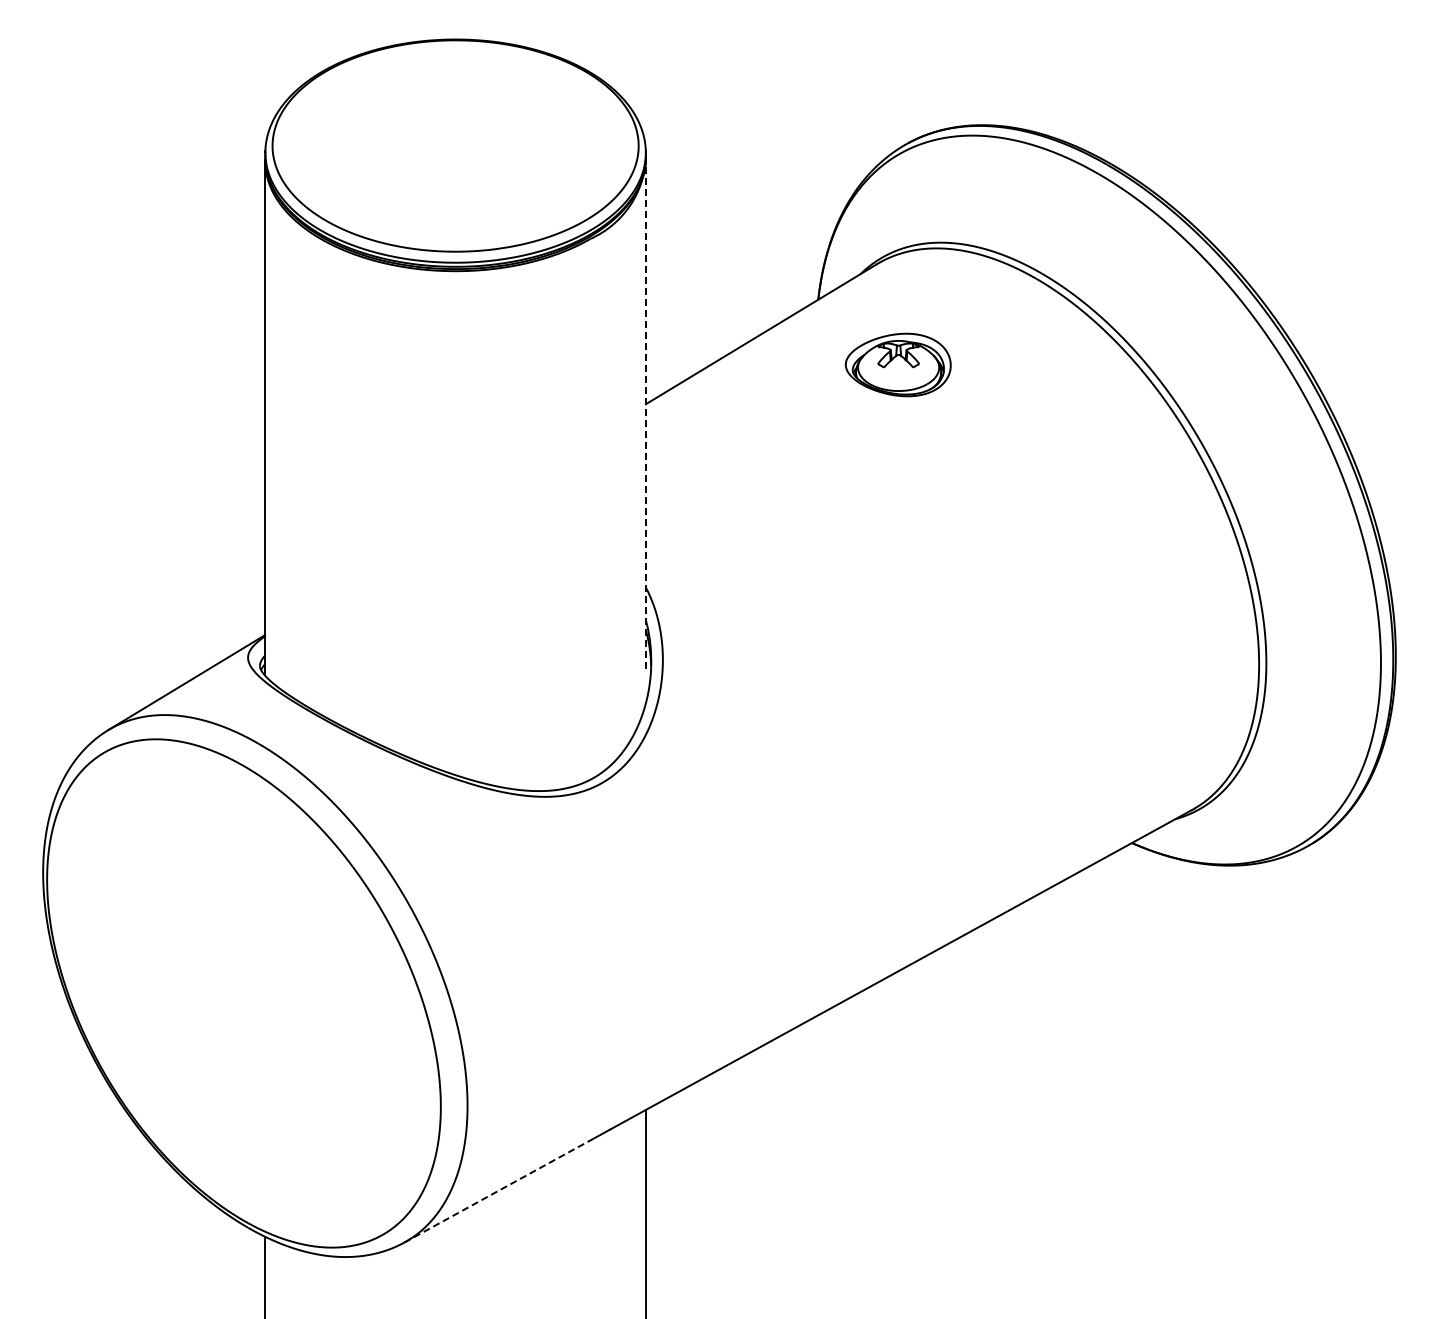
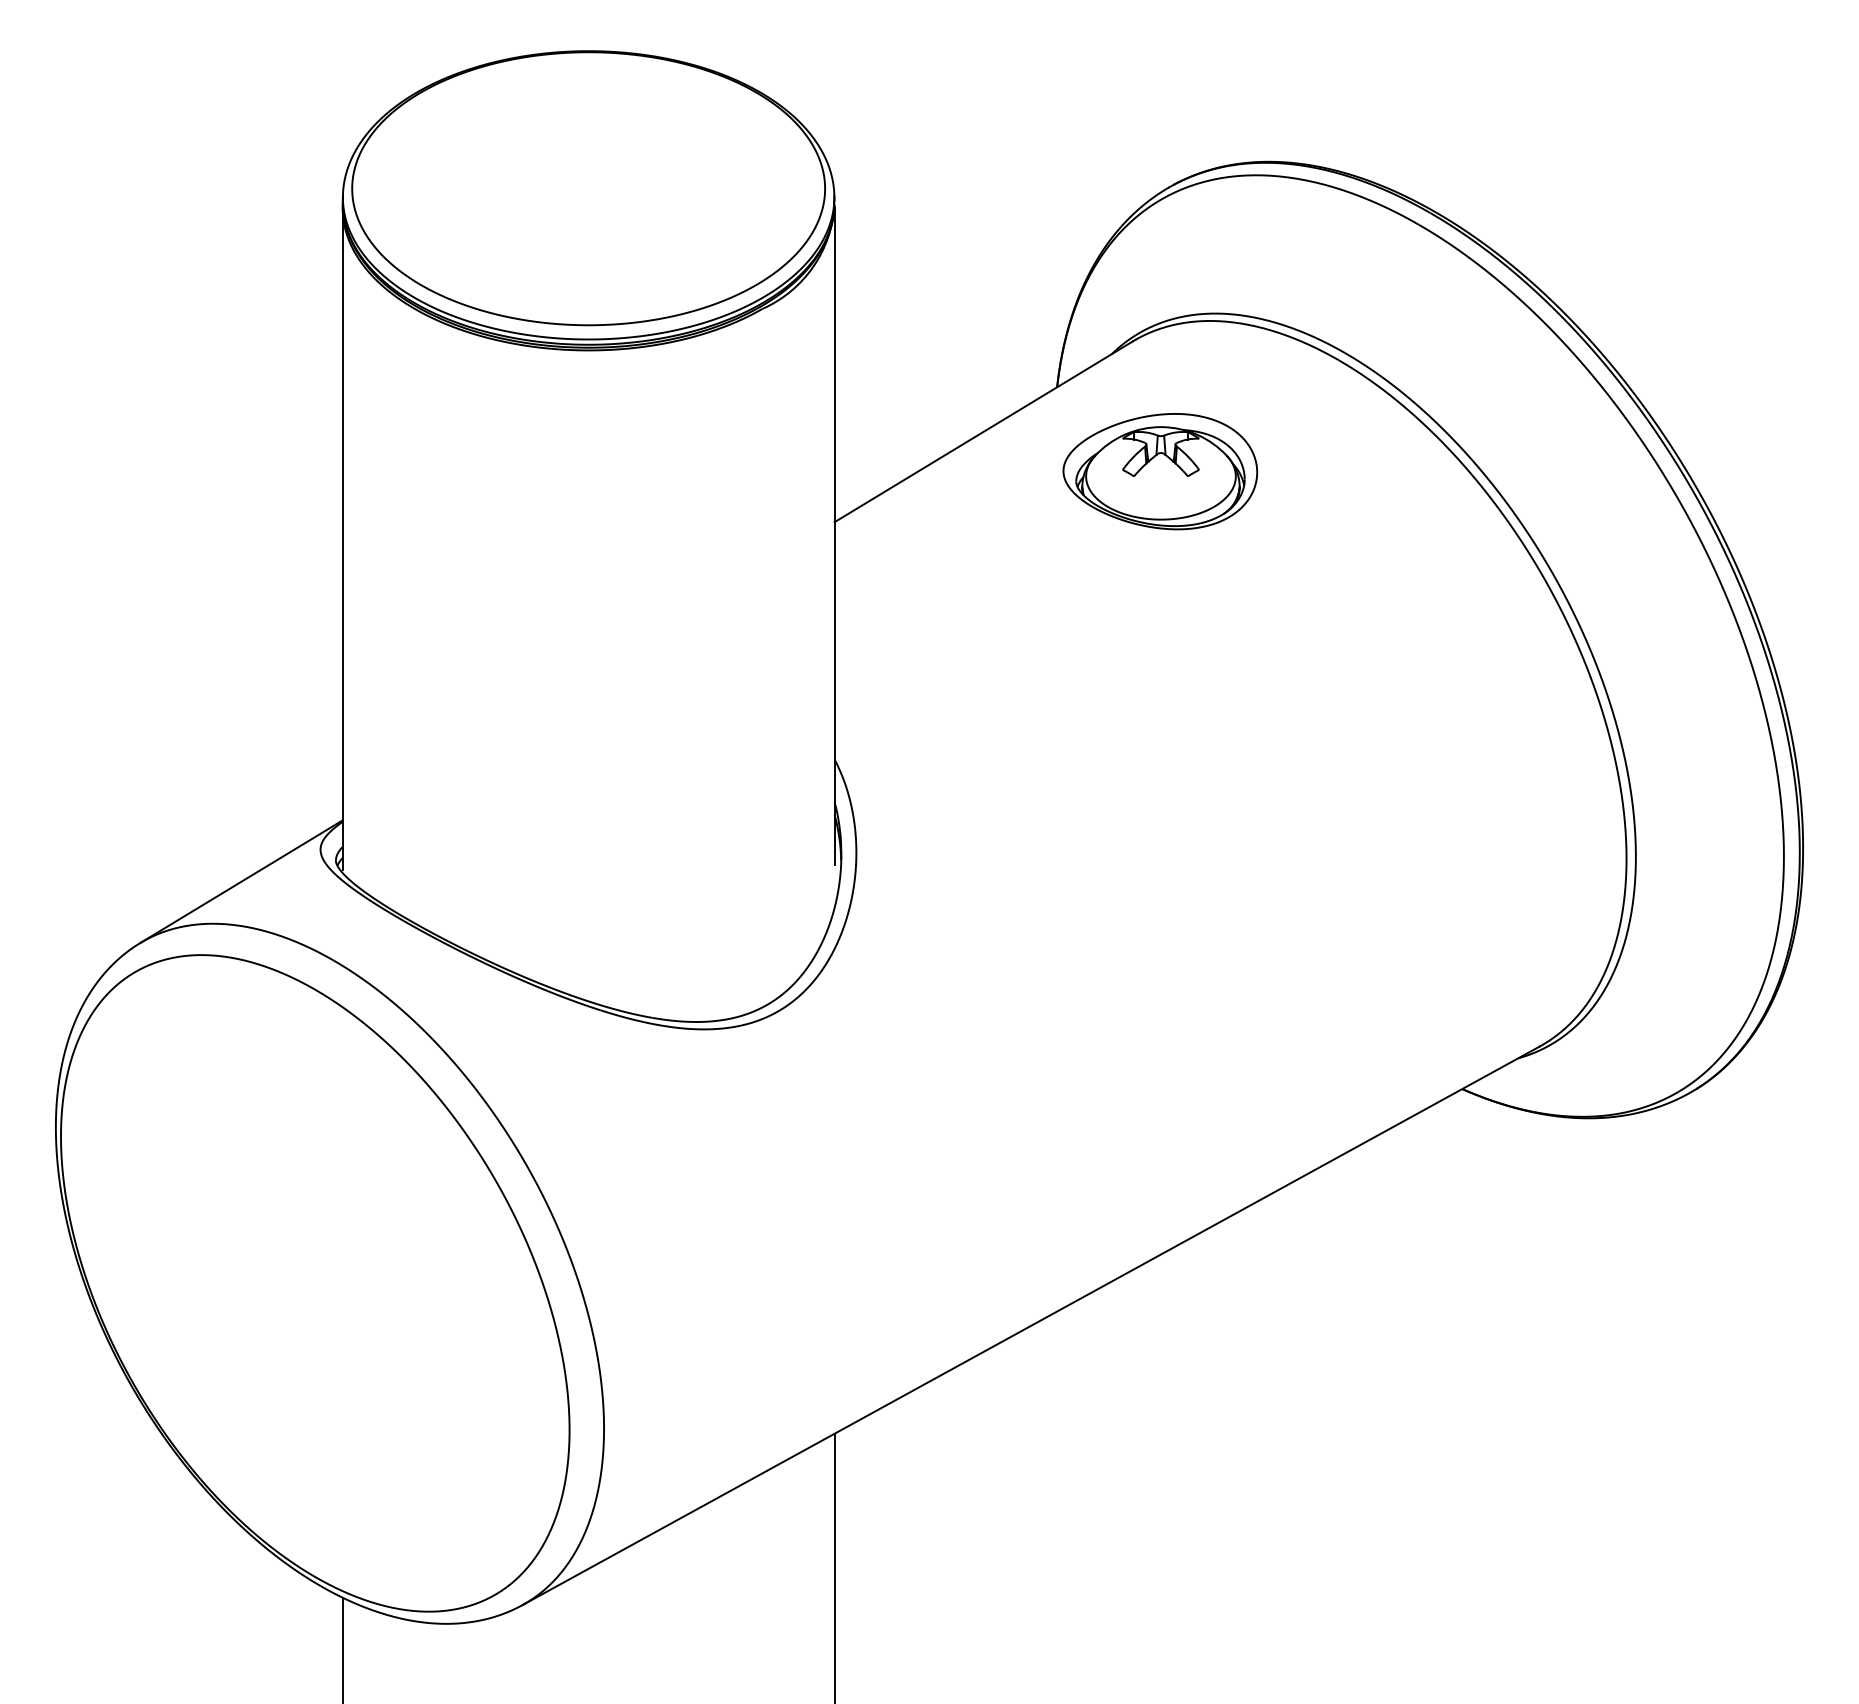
part: (898, 364) -> (1160, 470), size x1.43
line: (646, 414) -> (835, 535), dashed -> solid
line: (499, 1190) -> (645, 1537), dashed -> solid

